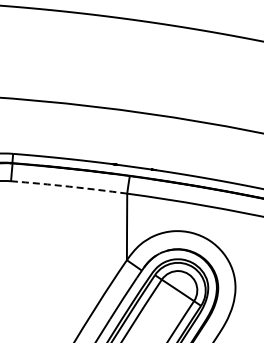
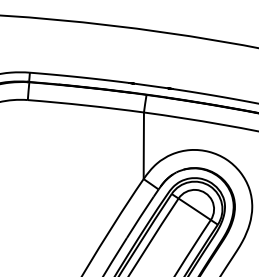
arc: (69, 186) -> (86, 105), dashed -> solid

